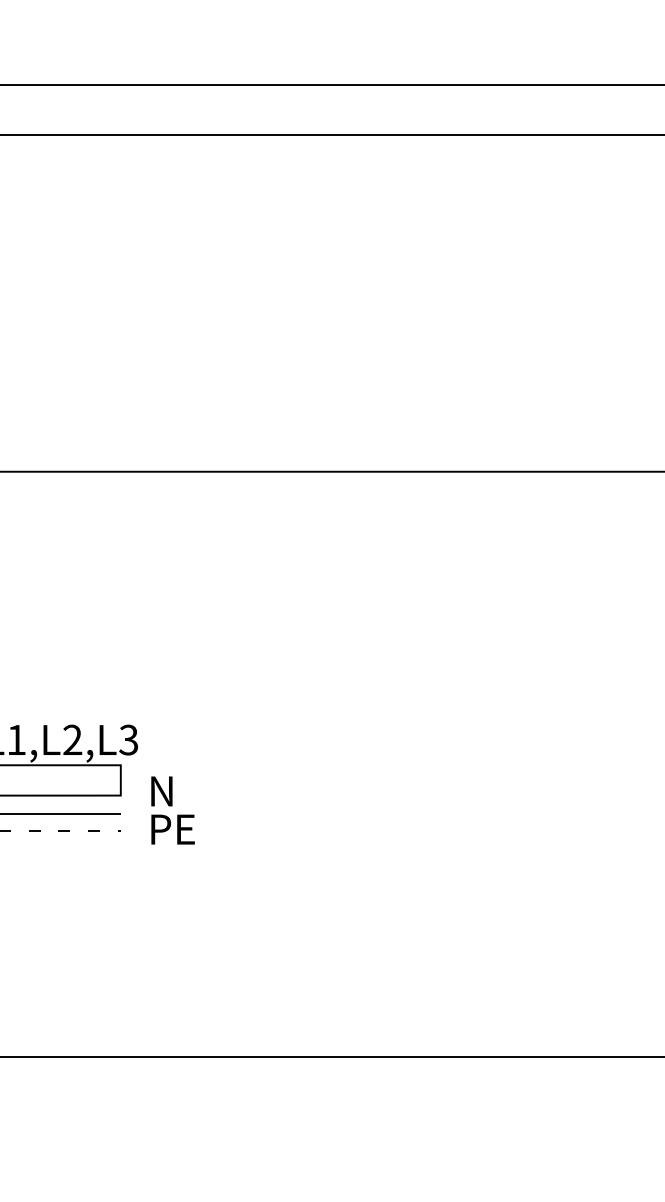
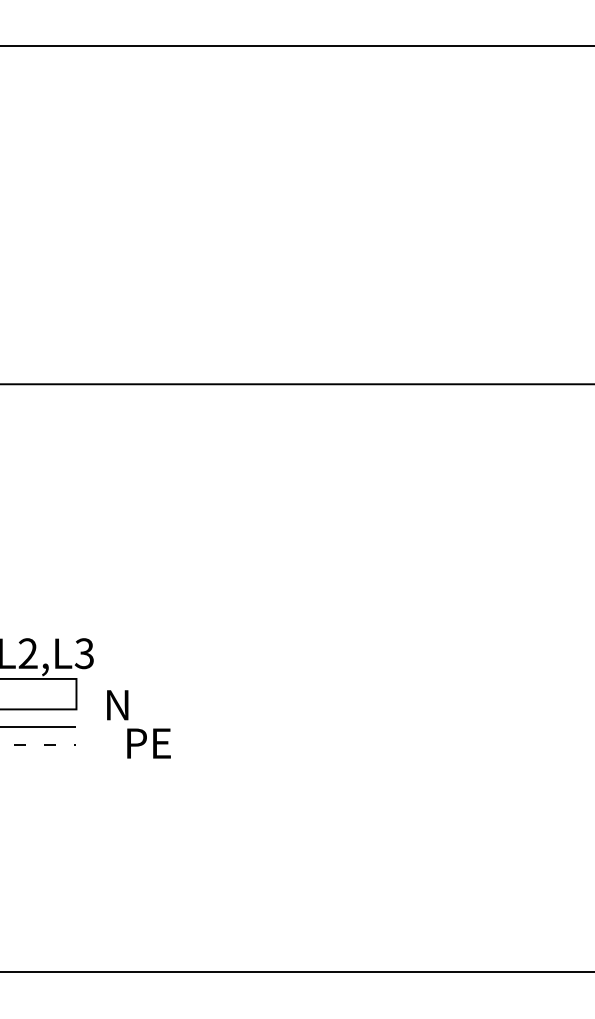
text: (172, 829) -> (148, 743), moved

